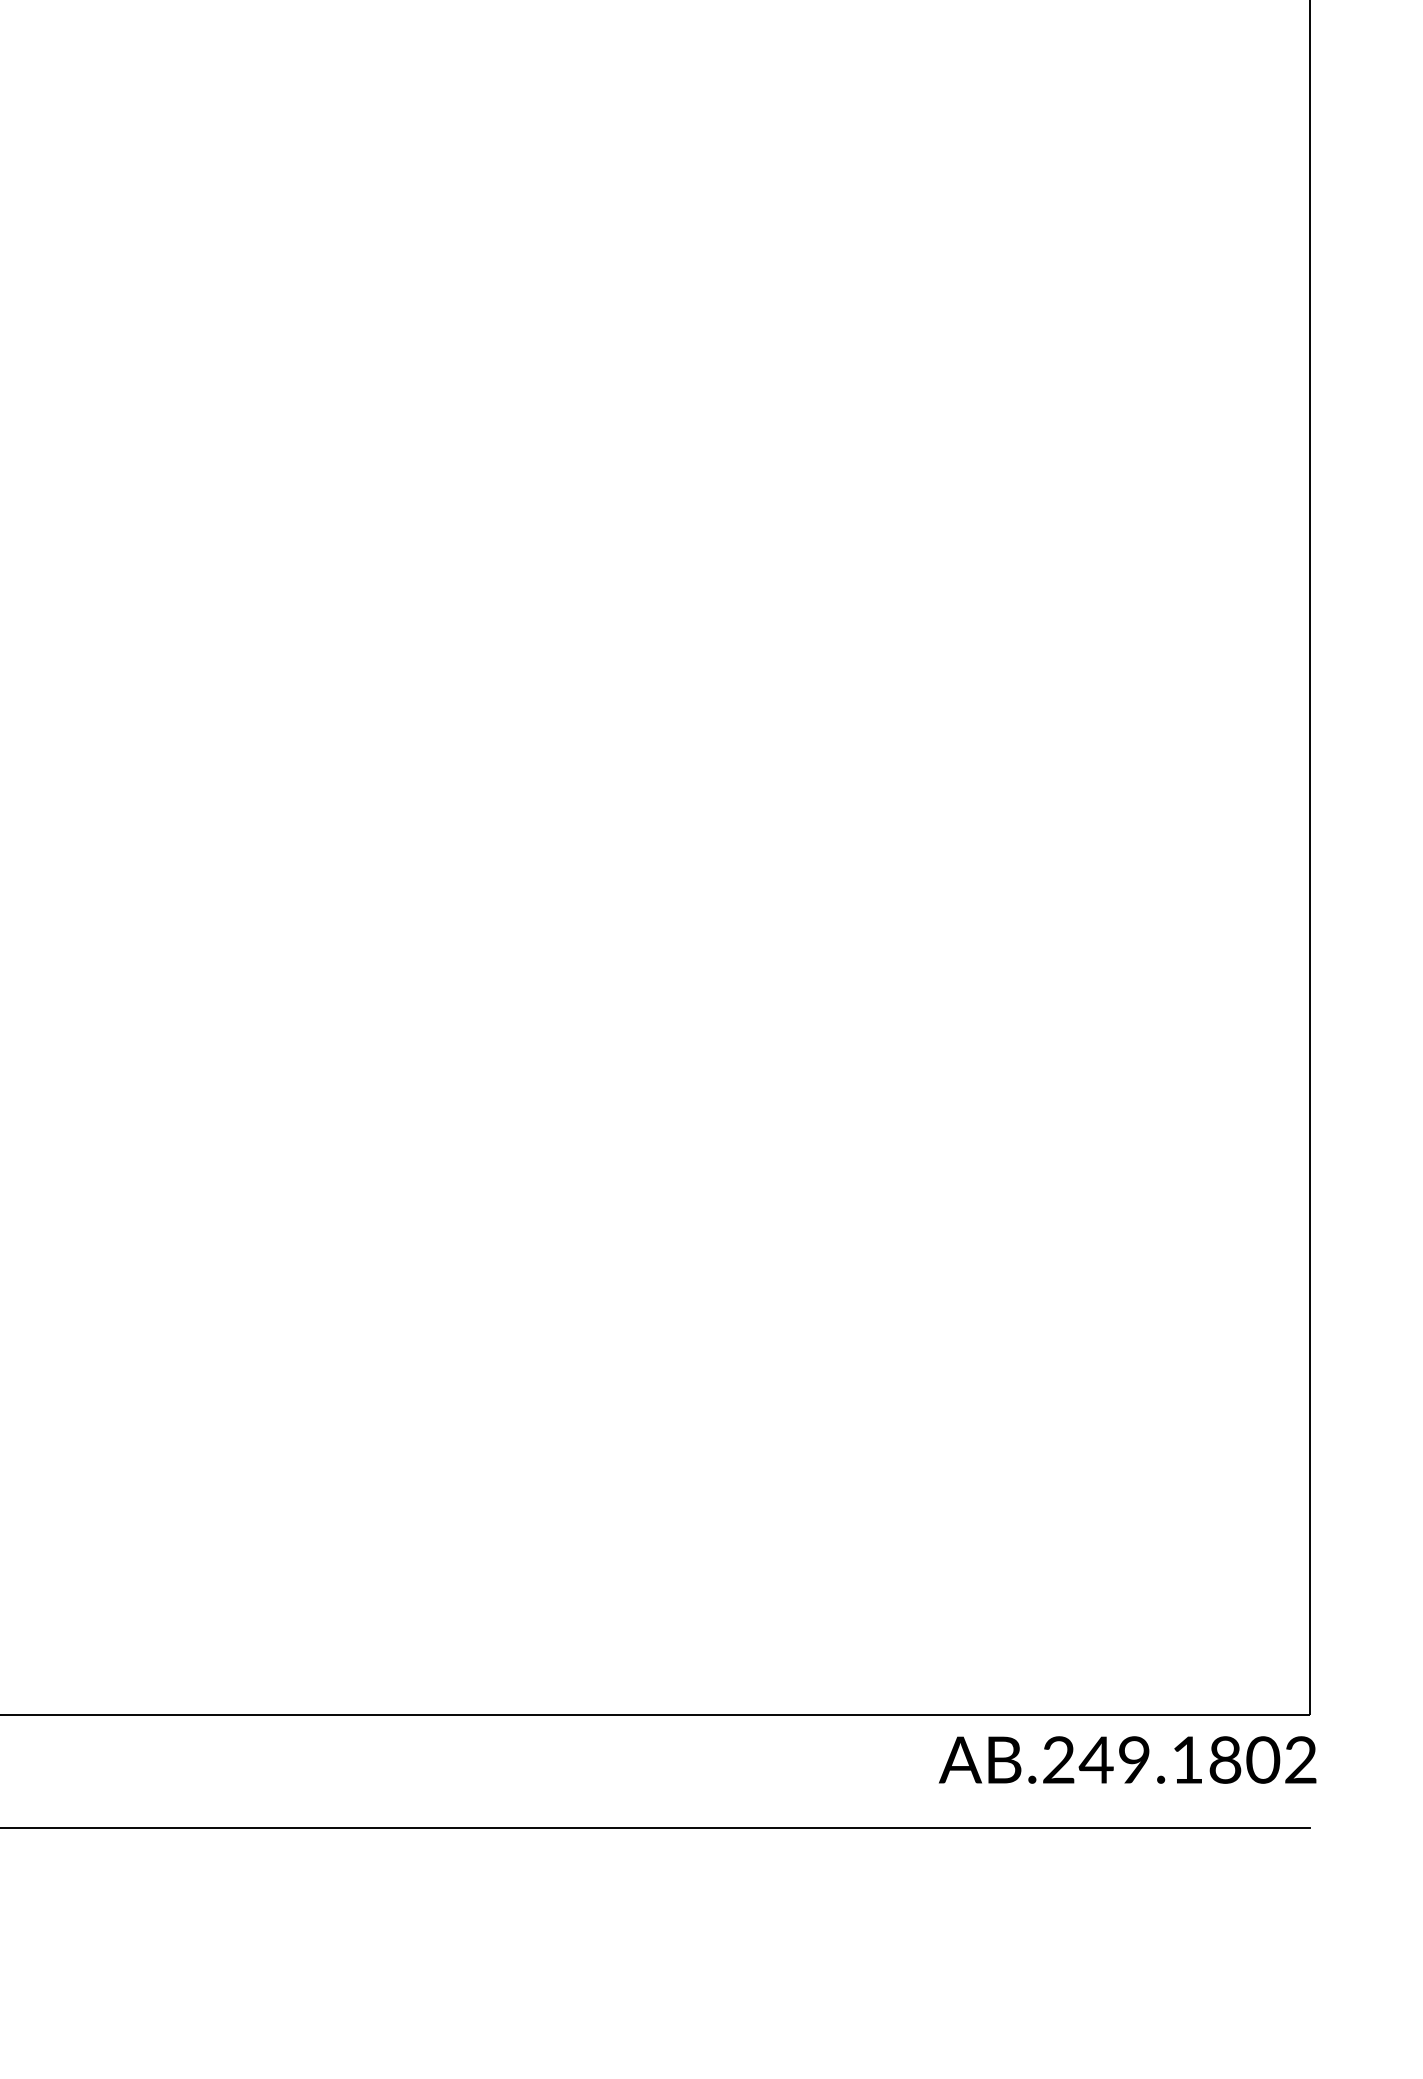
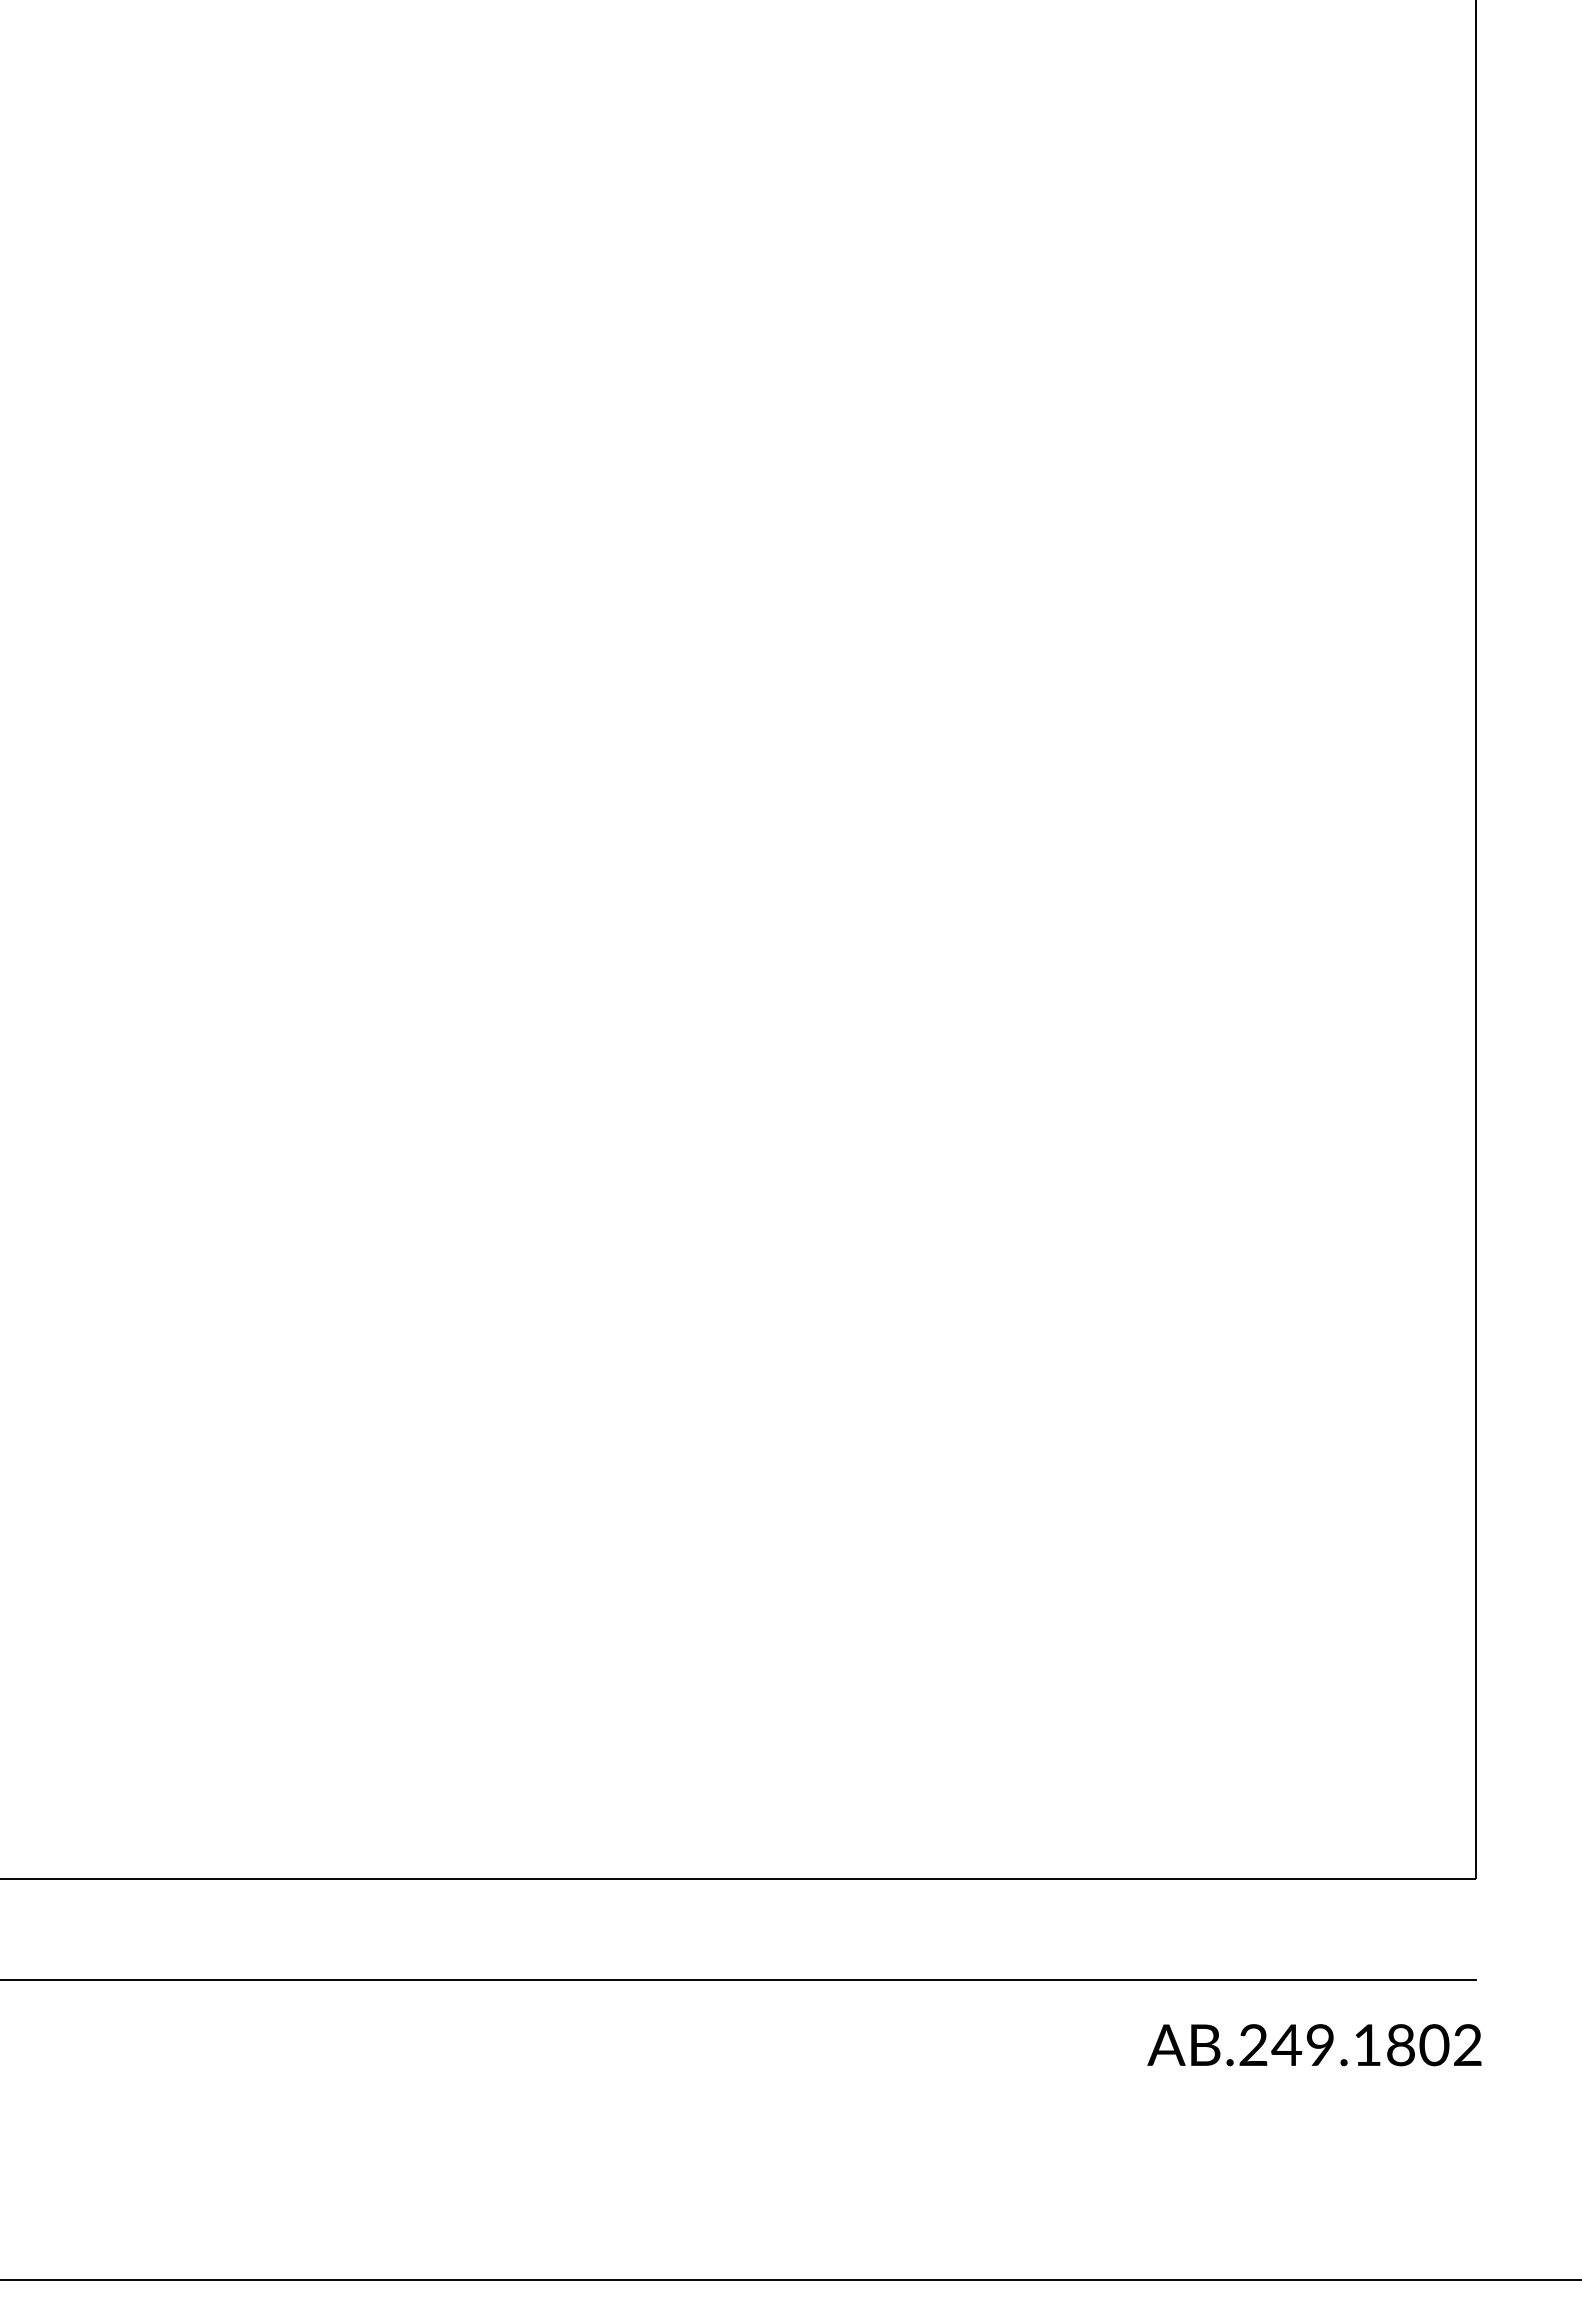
text: (1127, 1760) -> (1314, 2045), moved

